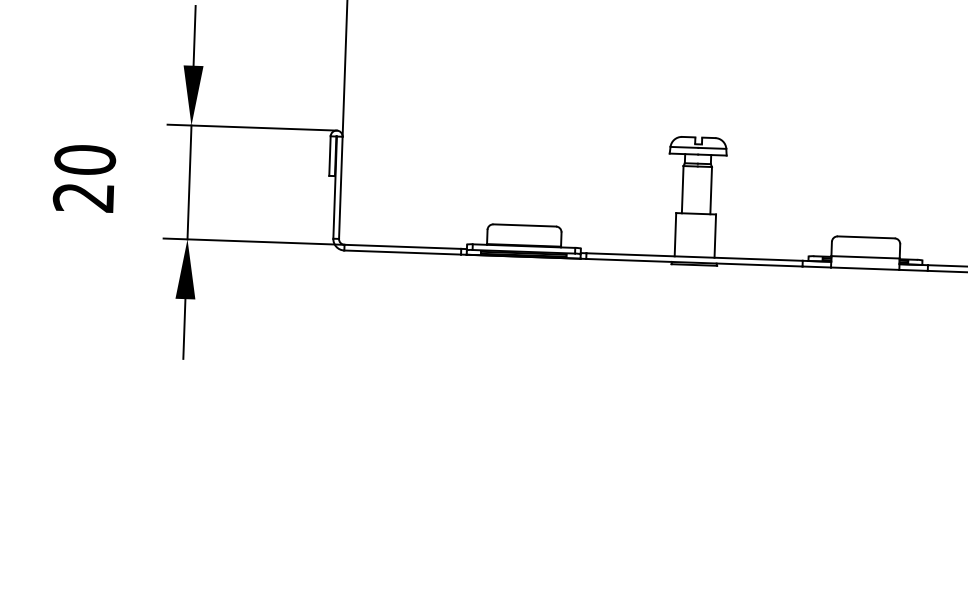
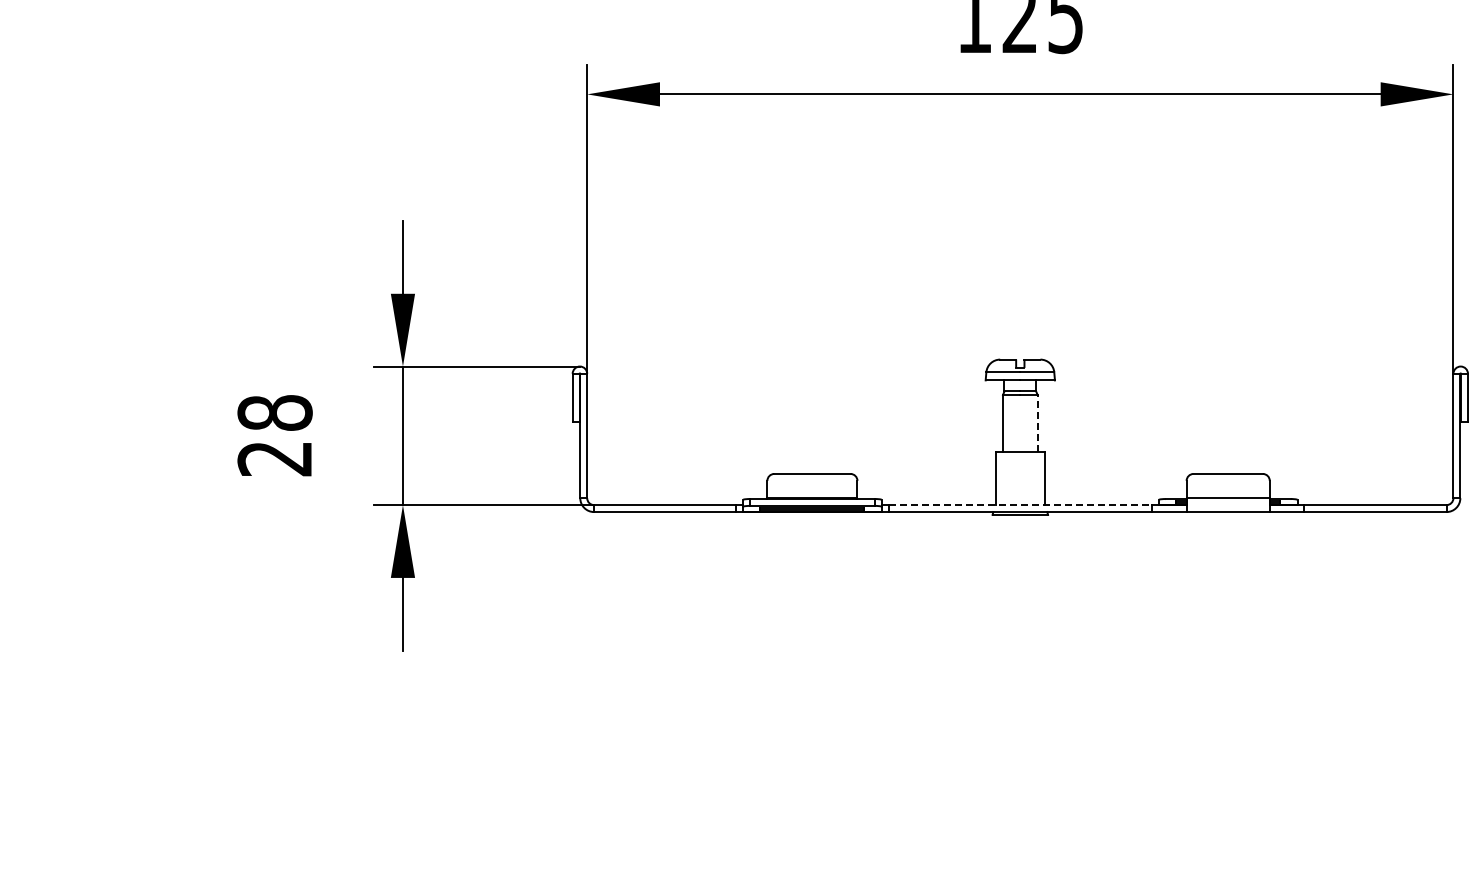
text: (84, 160) -> (274, 413), 20 -> 28
line: (711, 190) -> (1037, 423), solid -> dashed
line: (694, 257) -> (1020, 505), solid -> dashed

